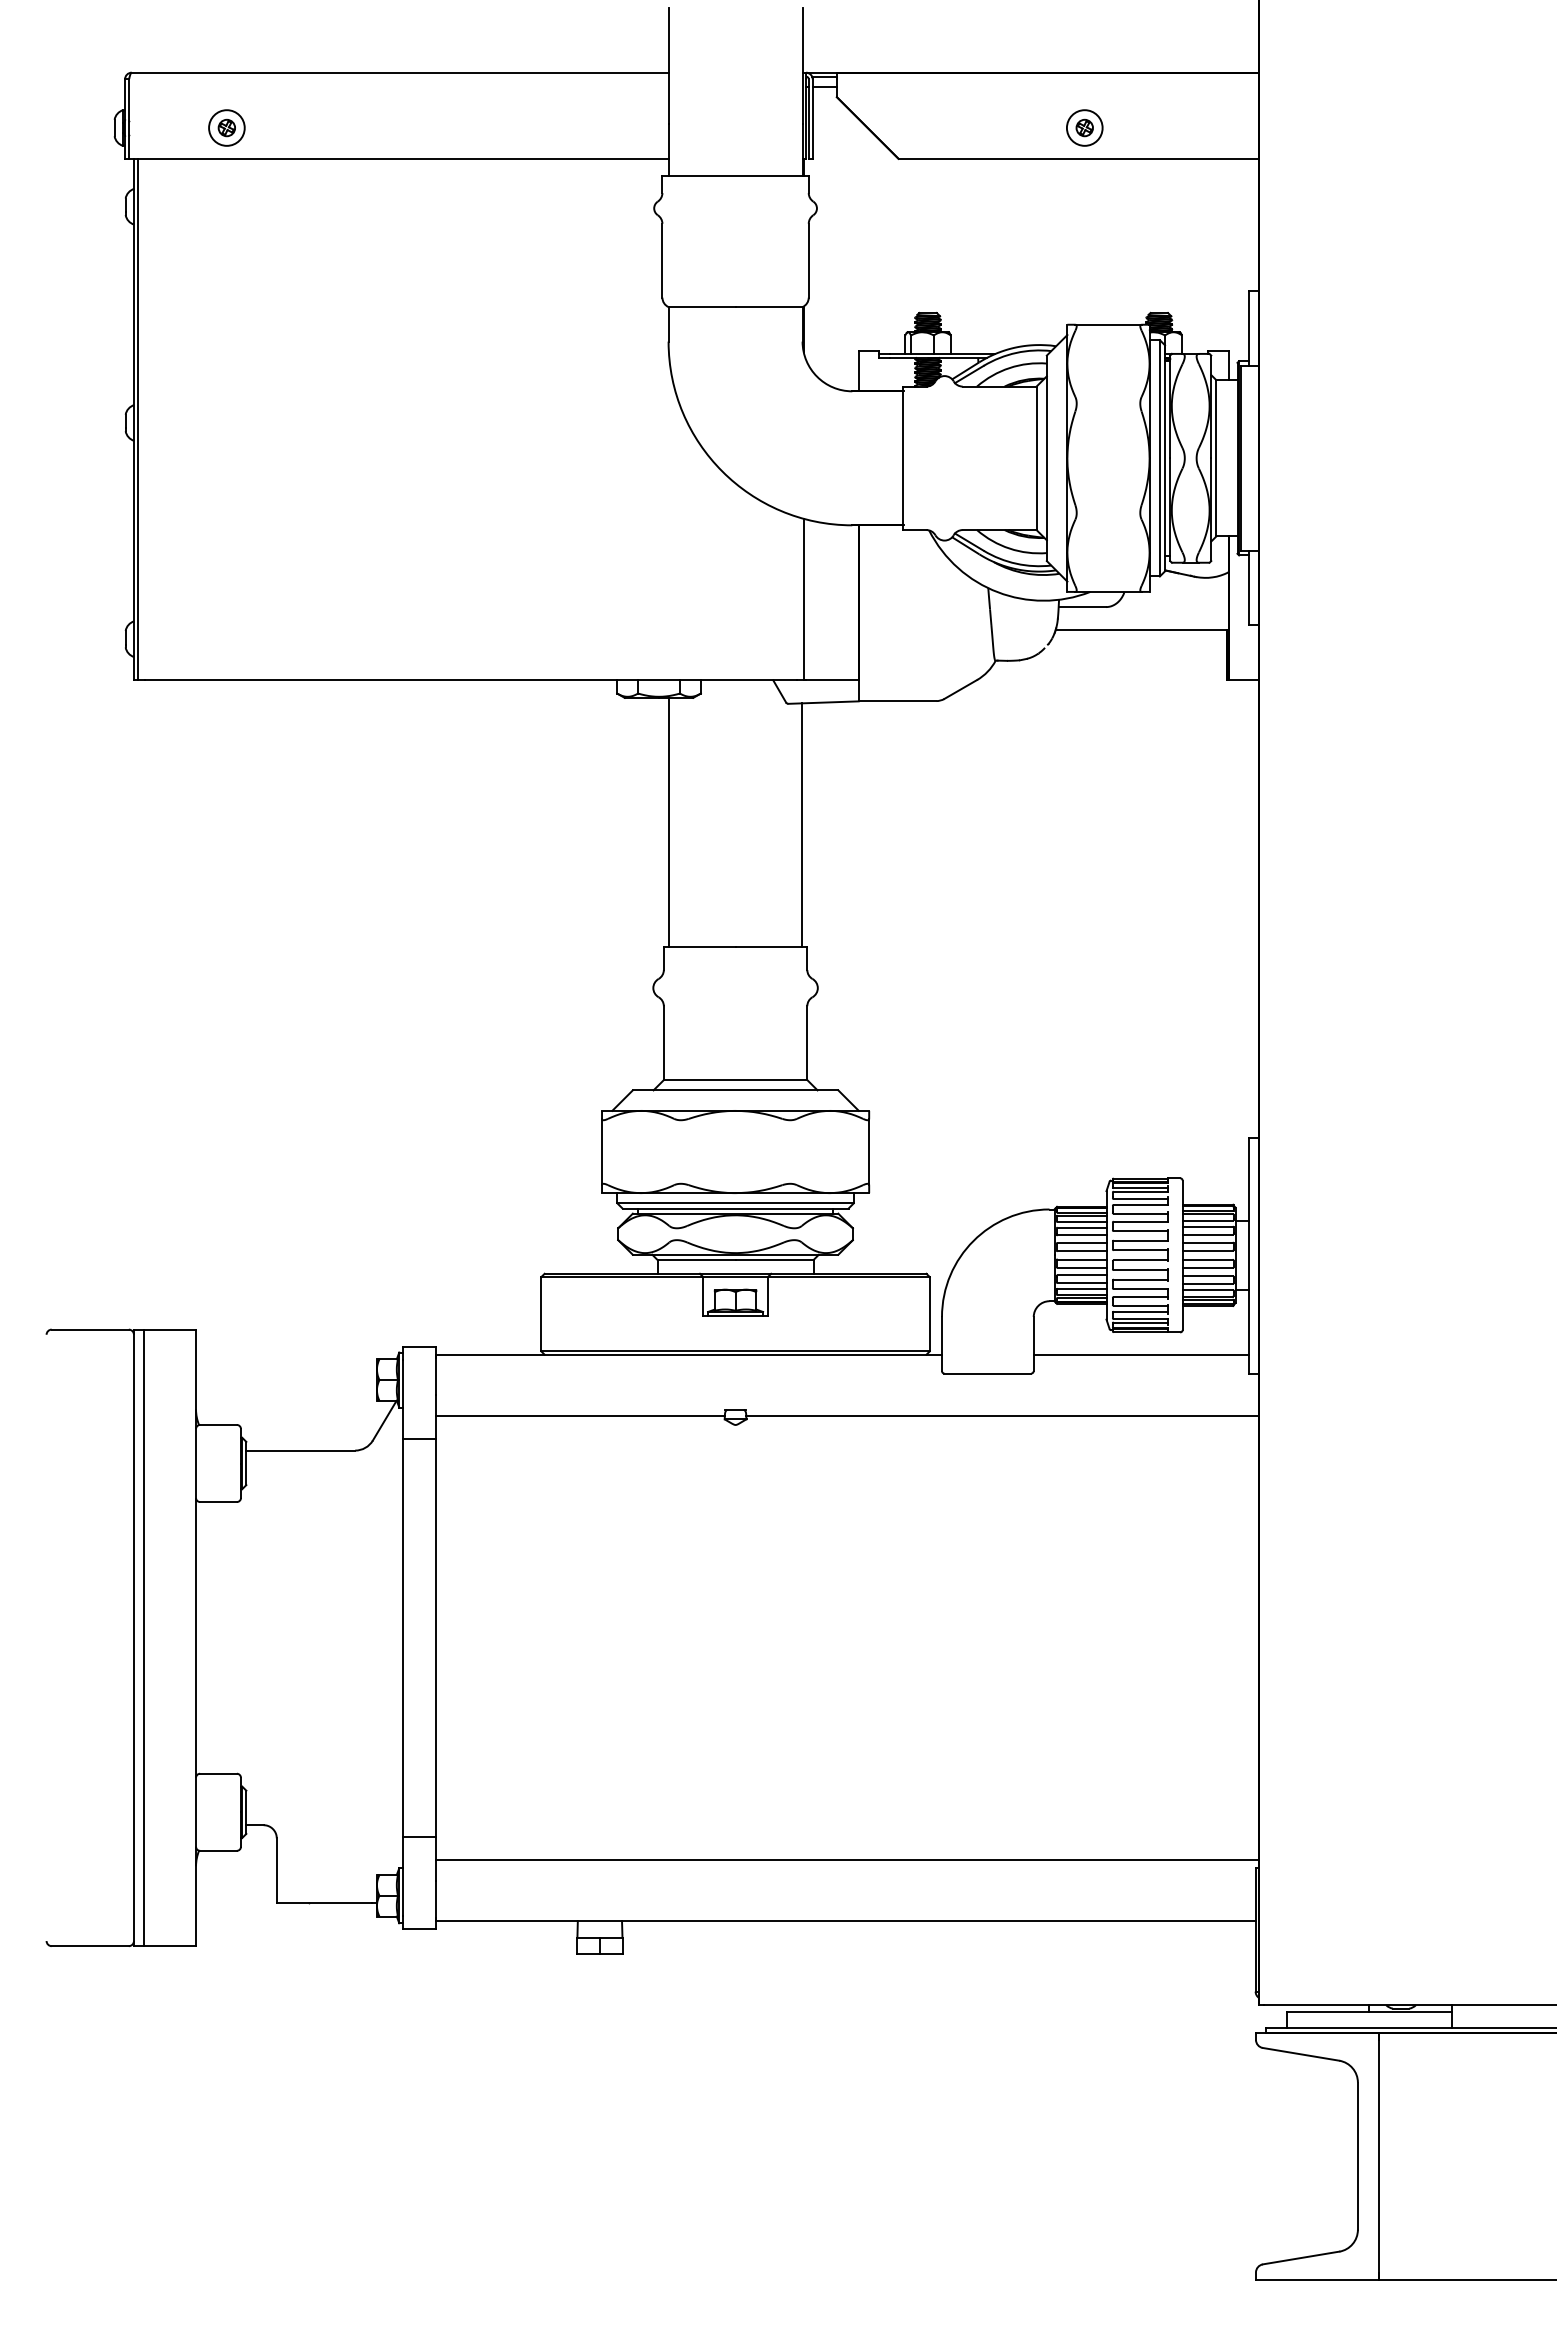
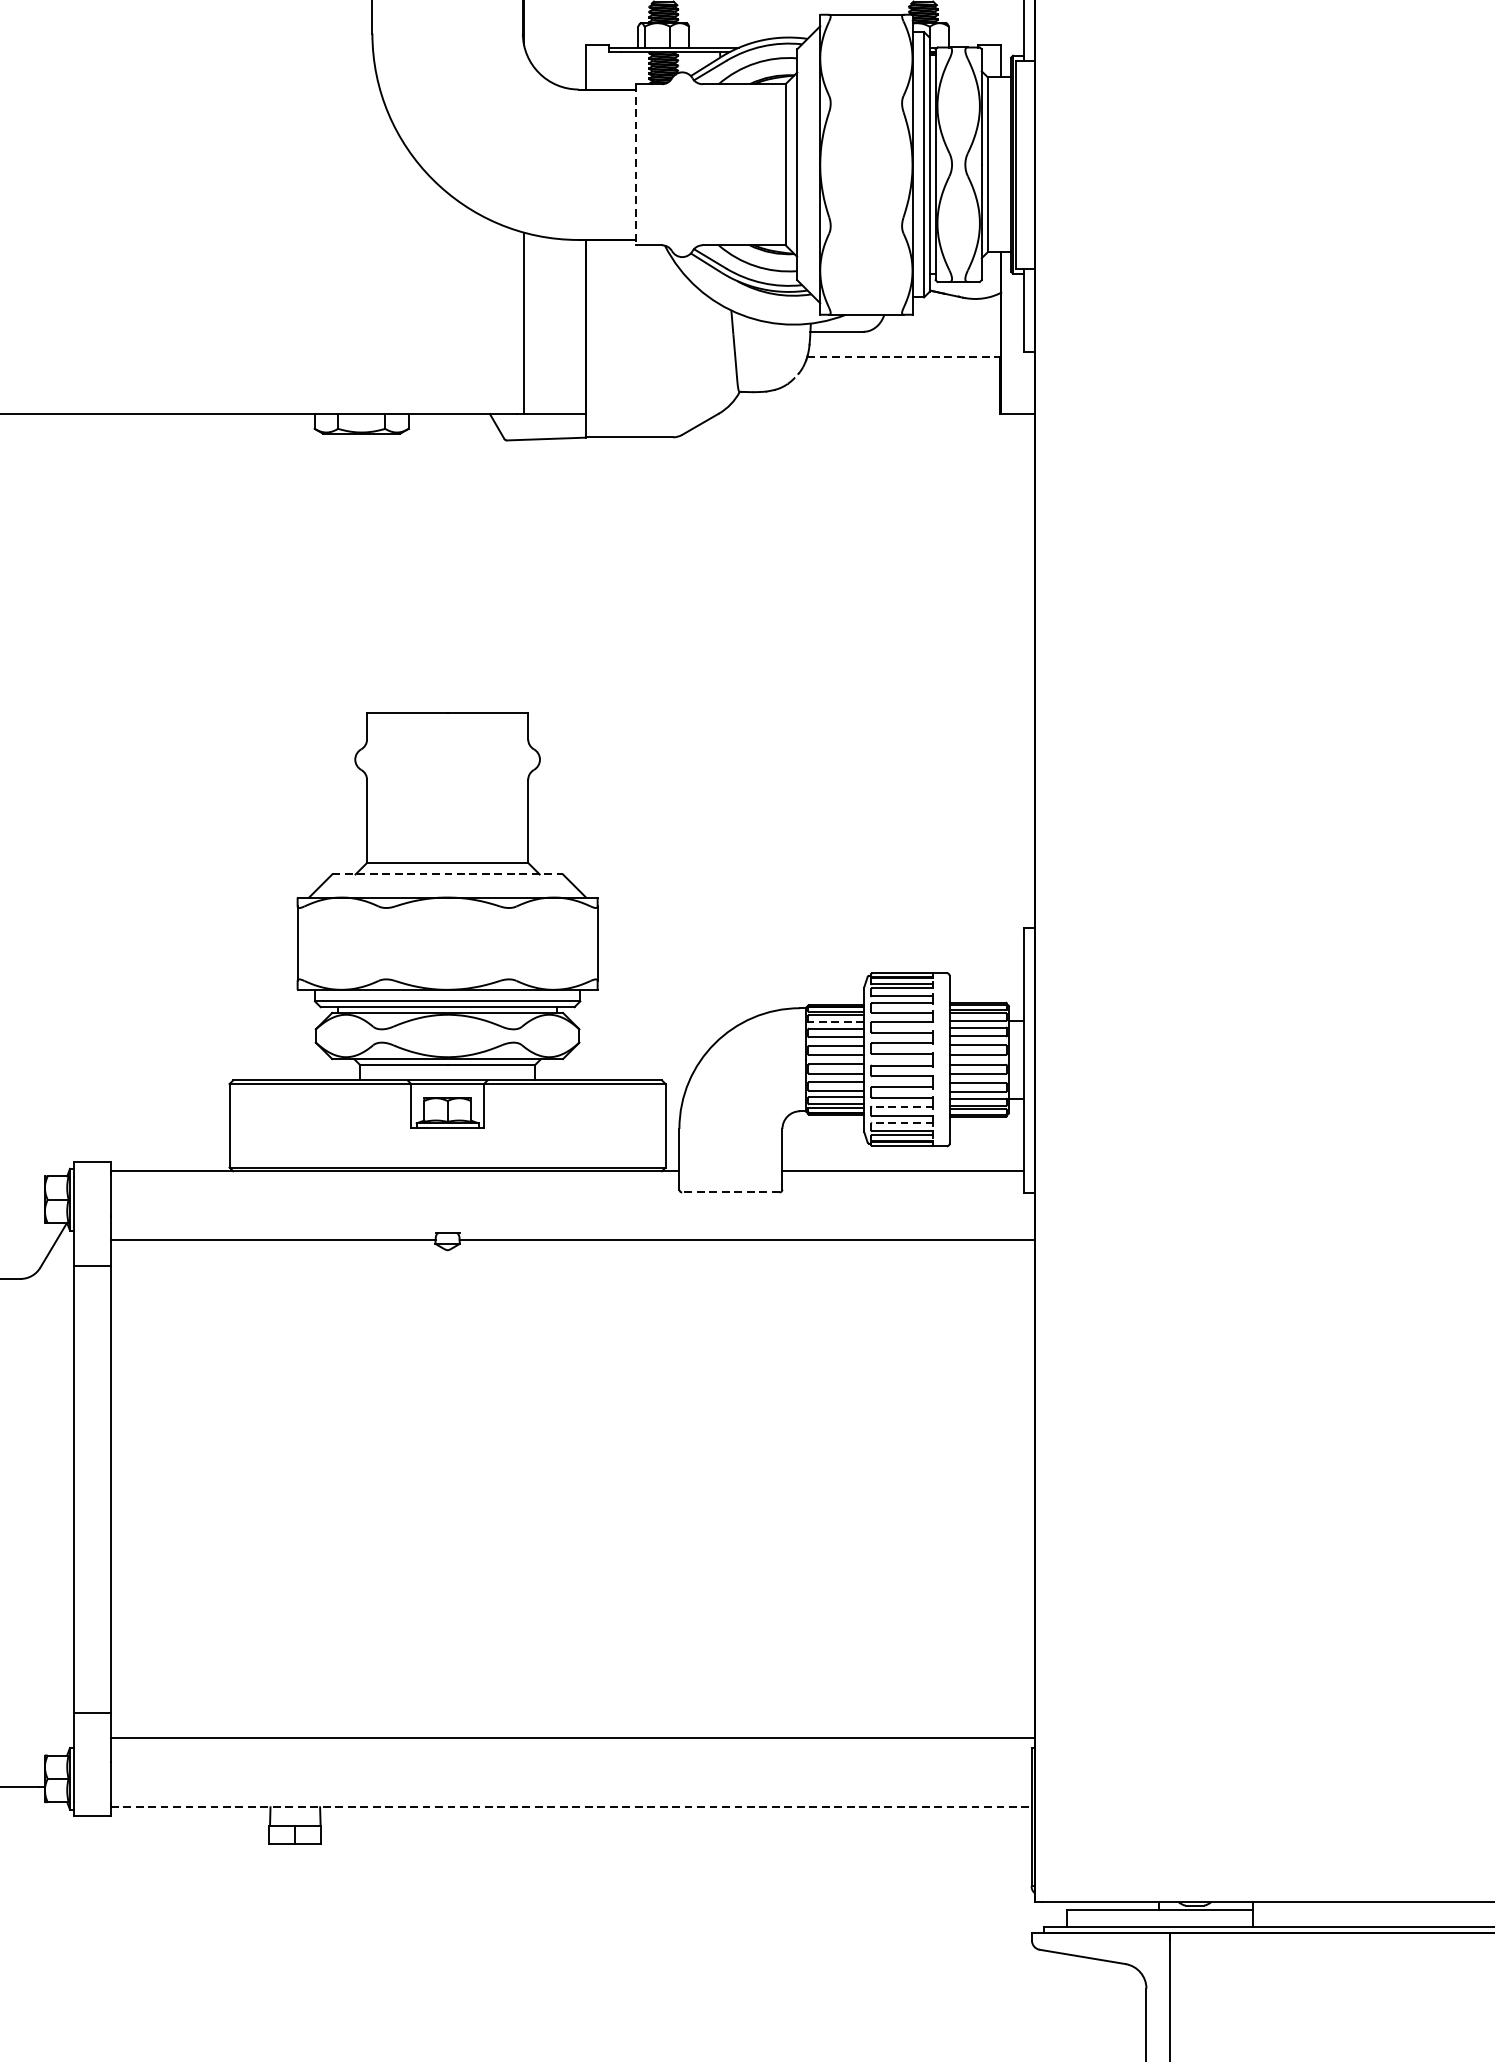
line: (903, 458) -> (636, 164), solid -> dashed
line: (1142, 629) -> (904, 356), solid -> dashed
line: (668, 822) -> (372, 573), removed
line: (802, 825) -> (522, 577), removed
line: (735, 1090) -> (447, 874), solid -> dashed
line: (1081, 1221) -> (836, 1021), solid -> dashed
line: (1140, 1297) -> (902, 1107), solid -> dashed
line: (1140, 1311) -> (902, 1122), solid -> dashed
line: (987, 1373) -> (730, 1192), solid -> dashed
line: (846, 1921) -> (572, 1807), solid -> dashed

